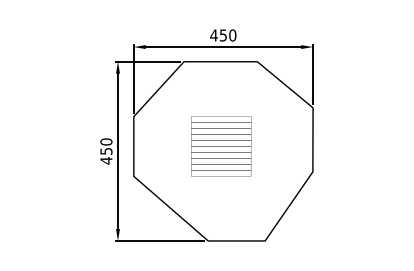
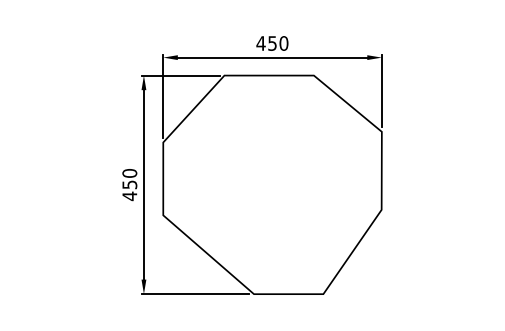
part: (220, 146) -> (269, 178), removed

